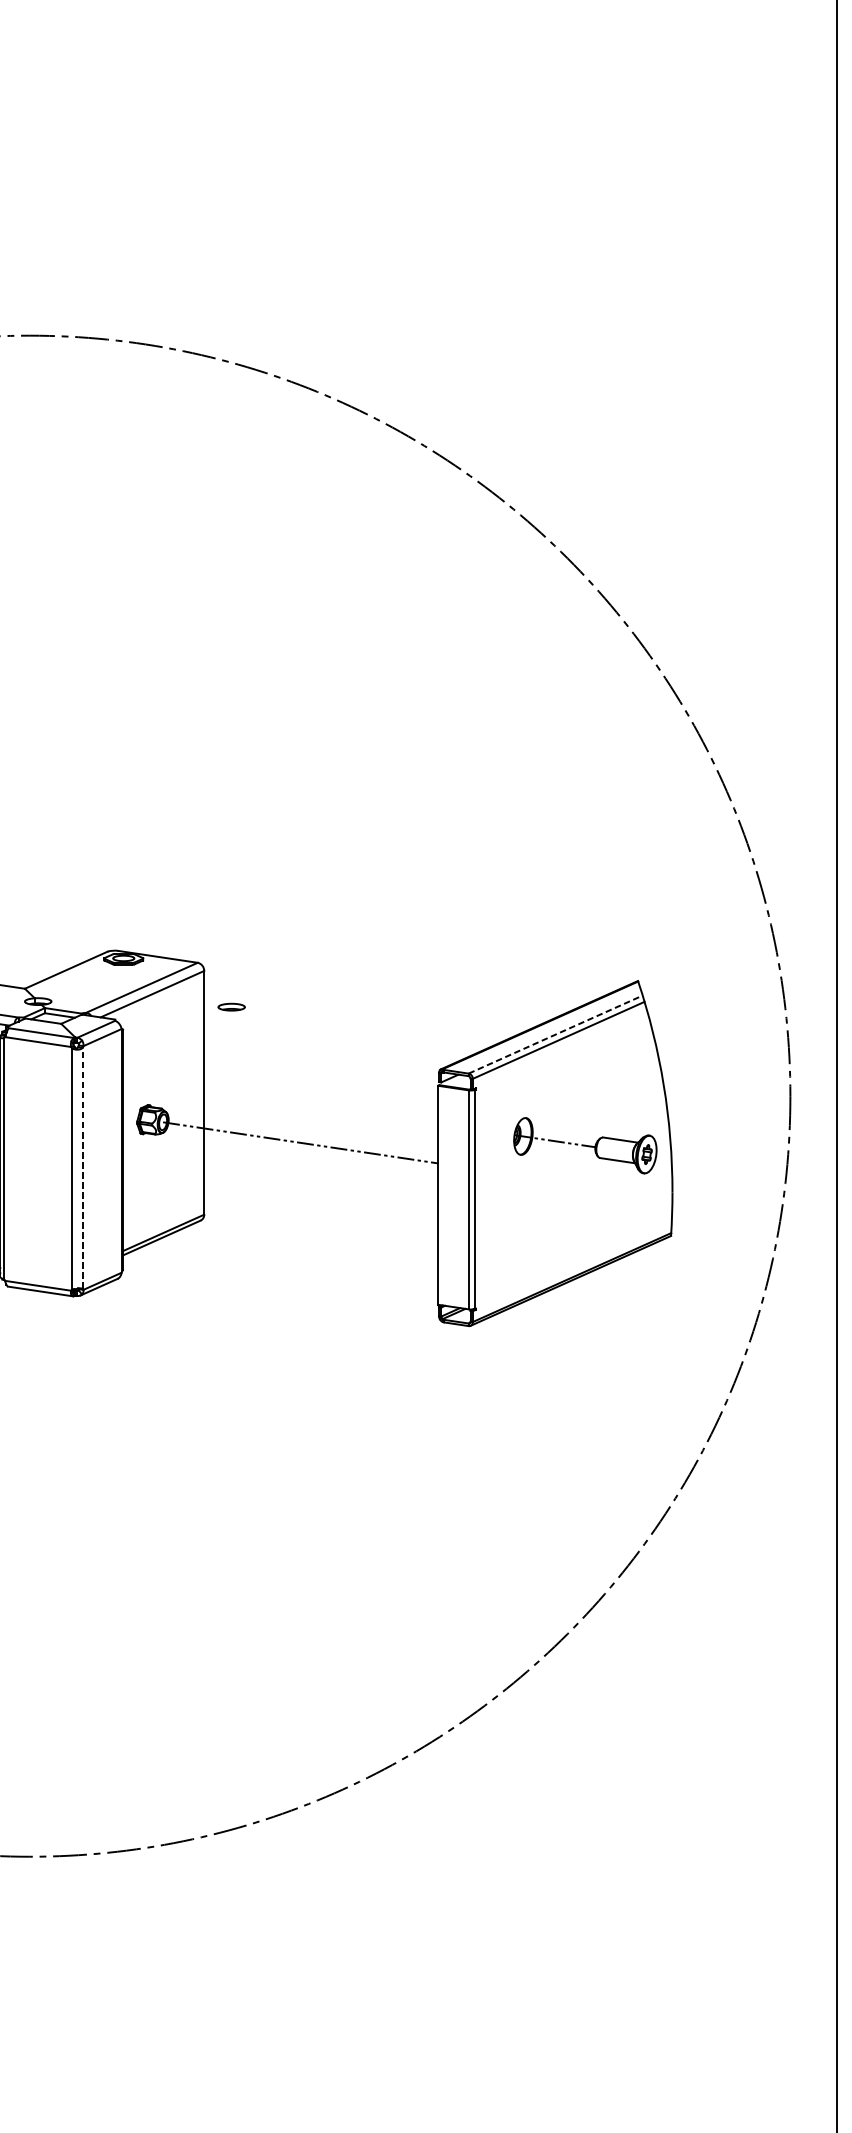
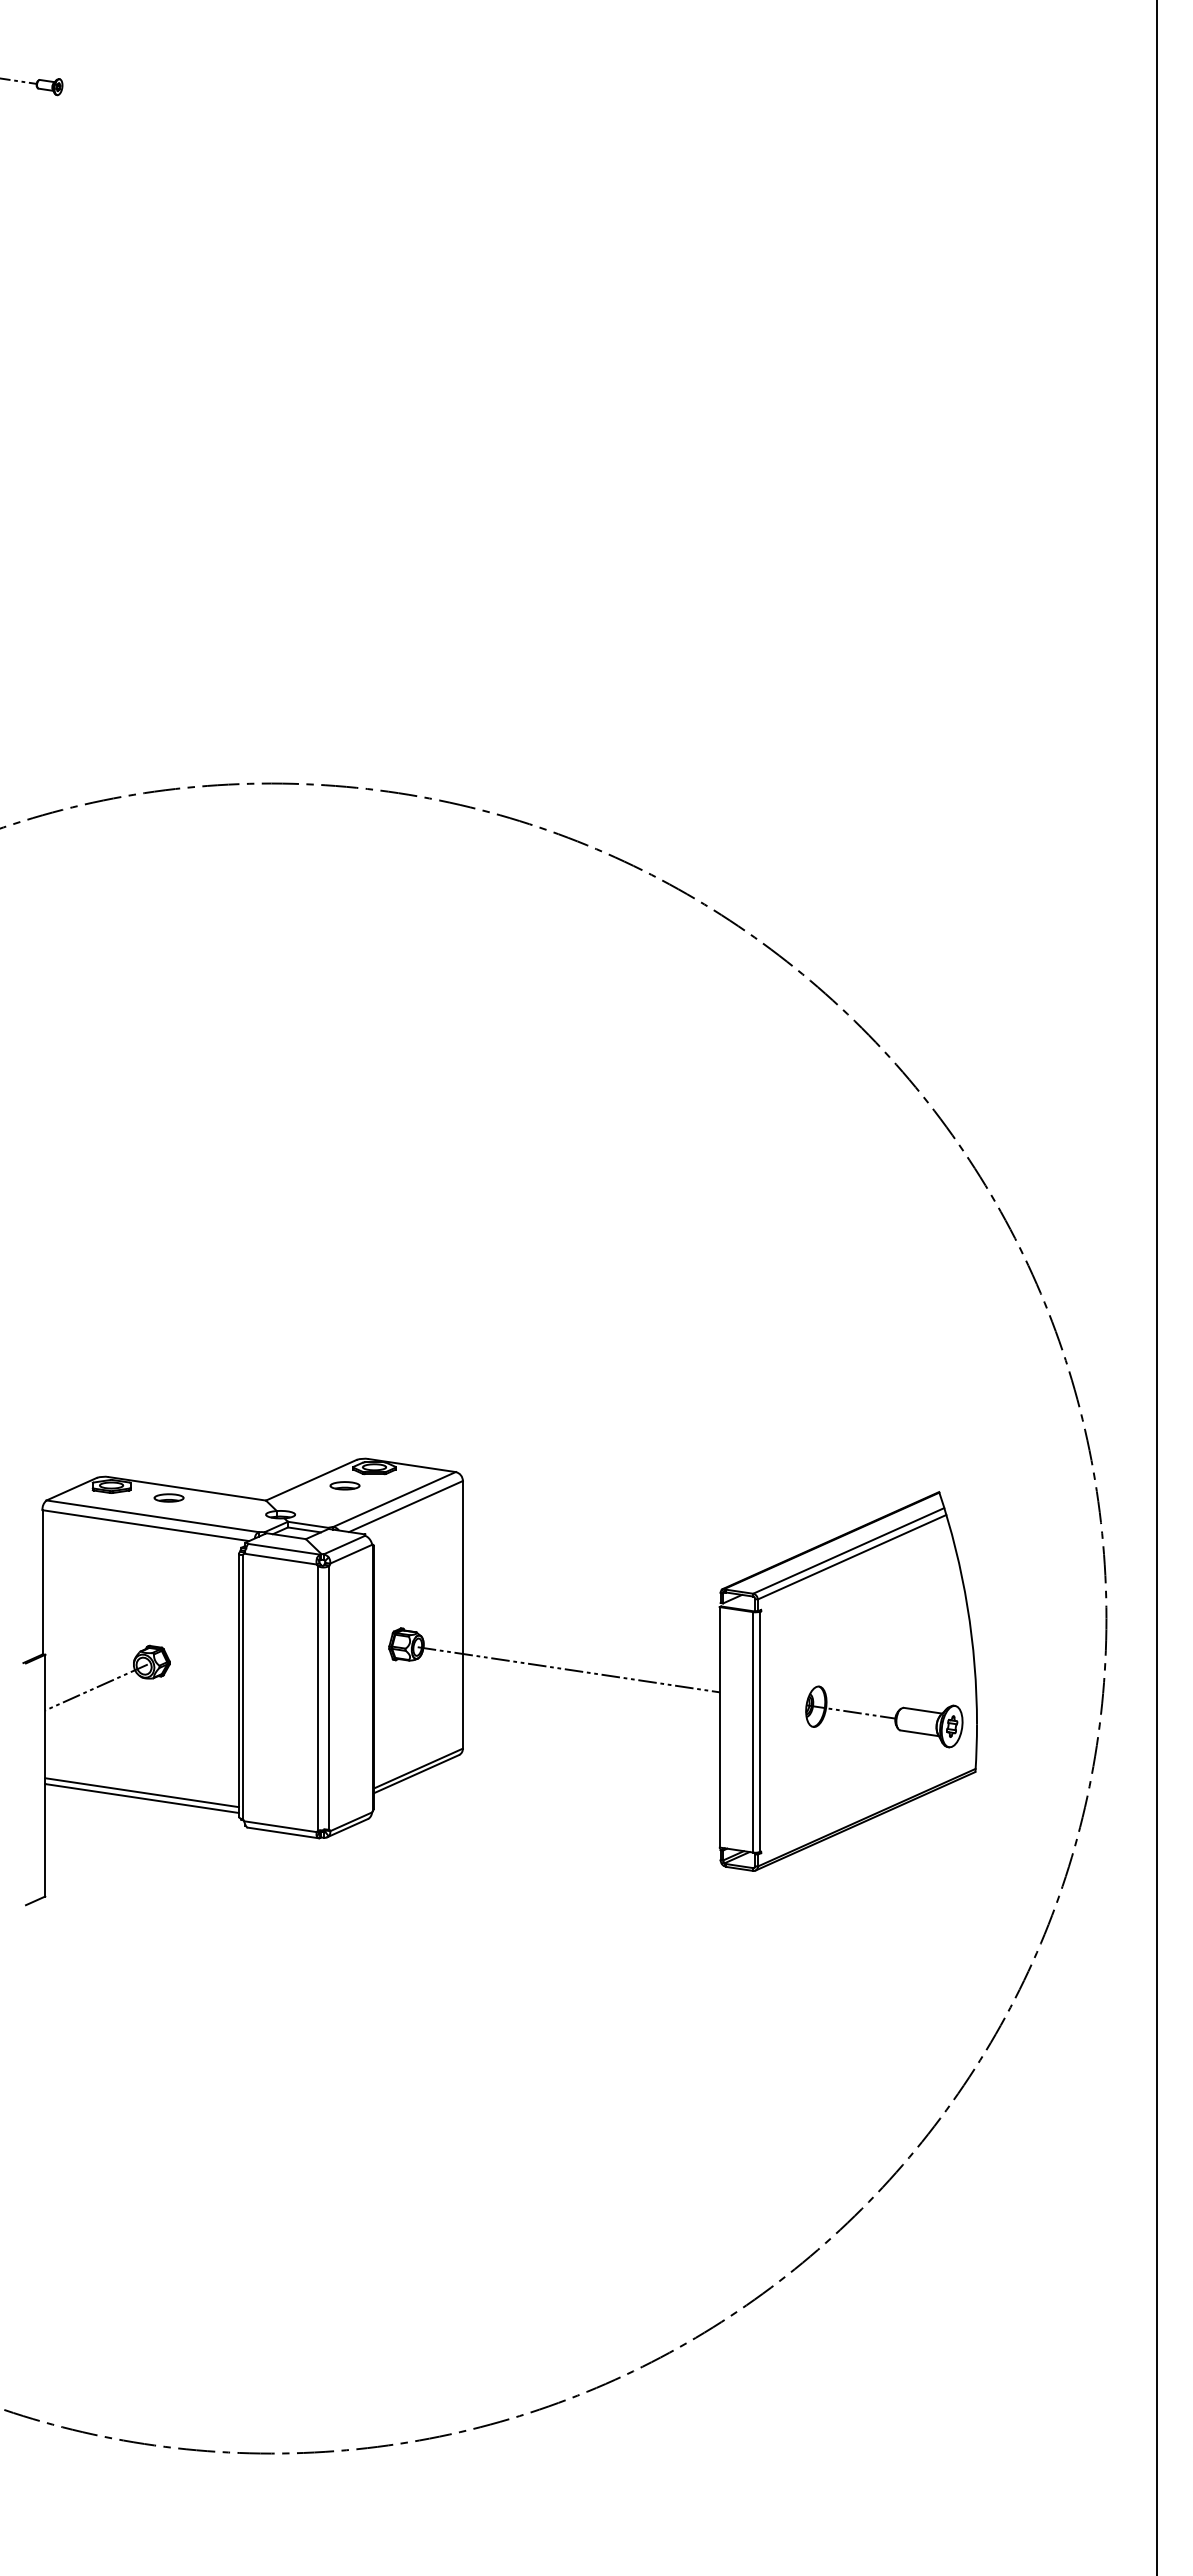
part: (231, 1006) -> (344, 1485), moved
line: (555, 1034) -> (848, 1550), dashed -> solid
part: (585, 1145) -> (884, 1716), moved
line: (82, 1168) -> (329, 1697), dashed -> solid

